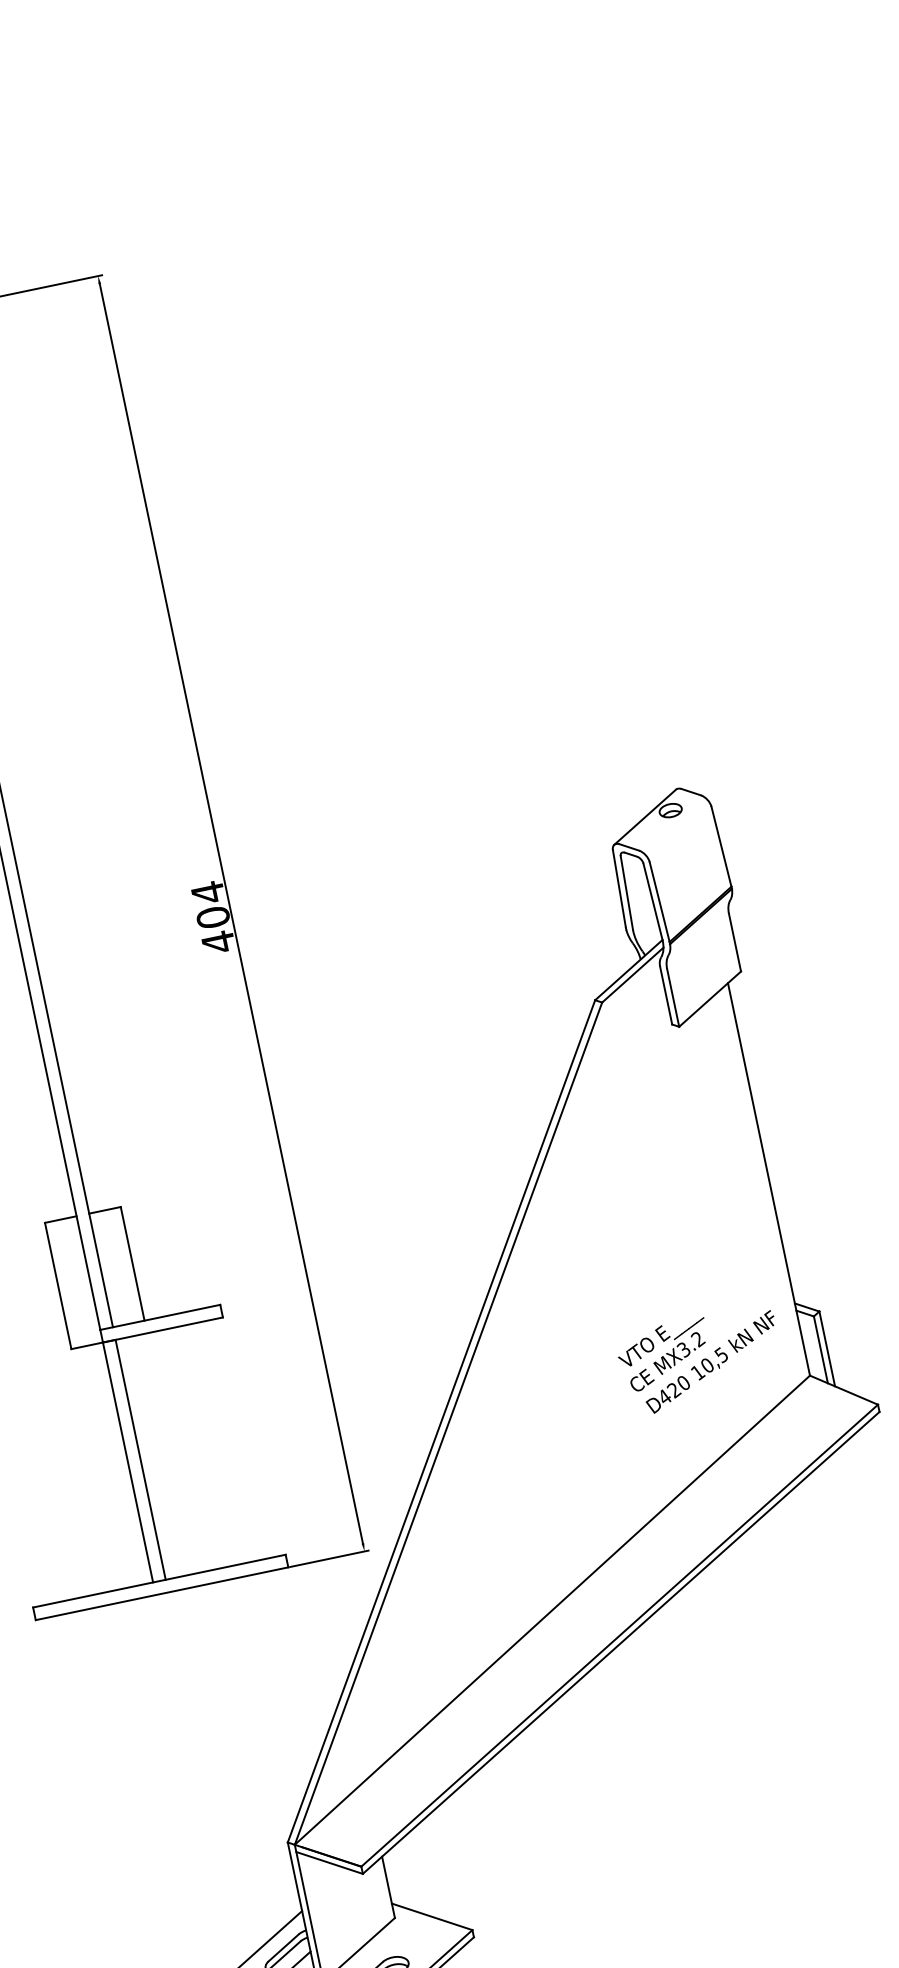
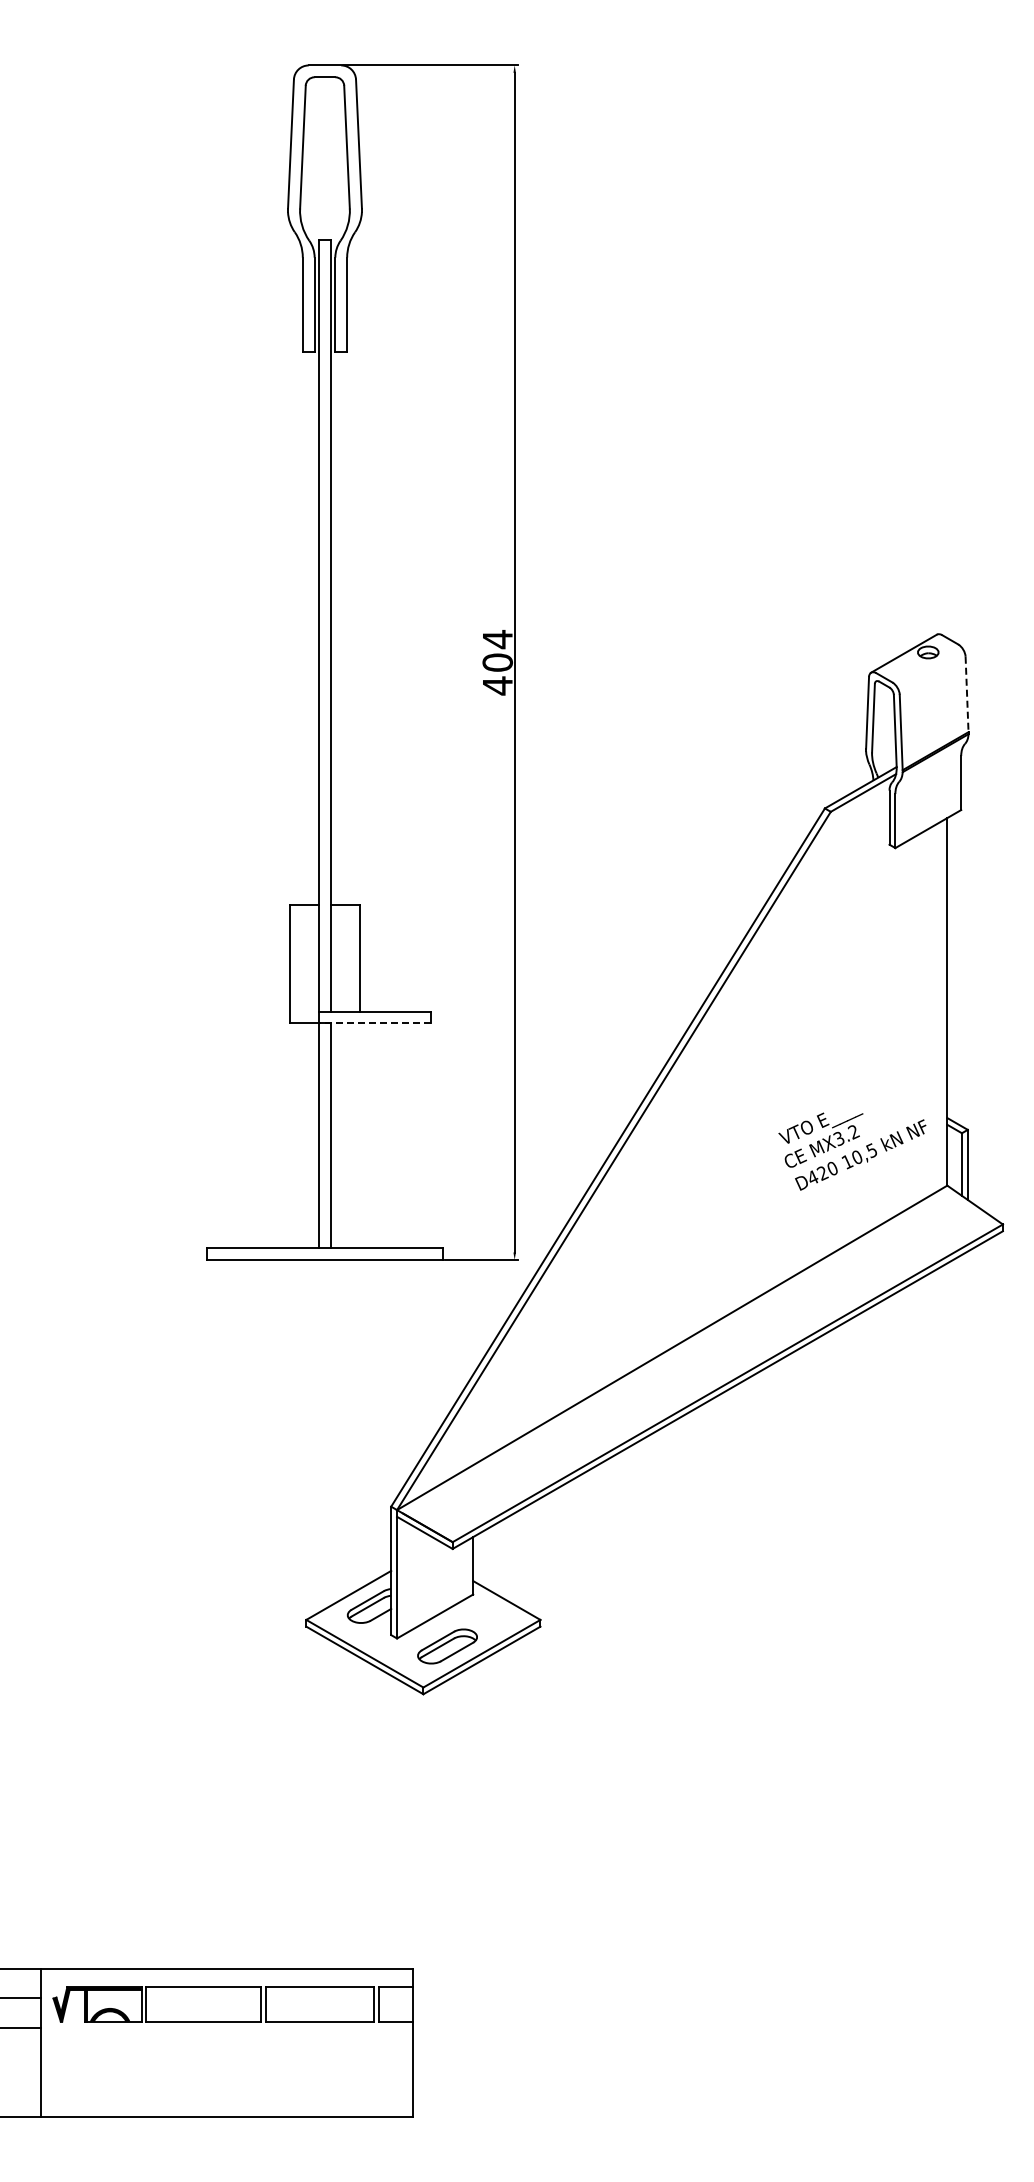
line: (721, 846) -> (967, 694), solid -> dashed
line: (162, 1330) -> (374, 1023), solid -> dashed

